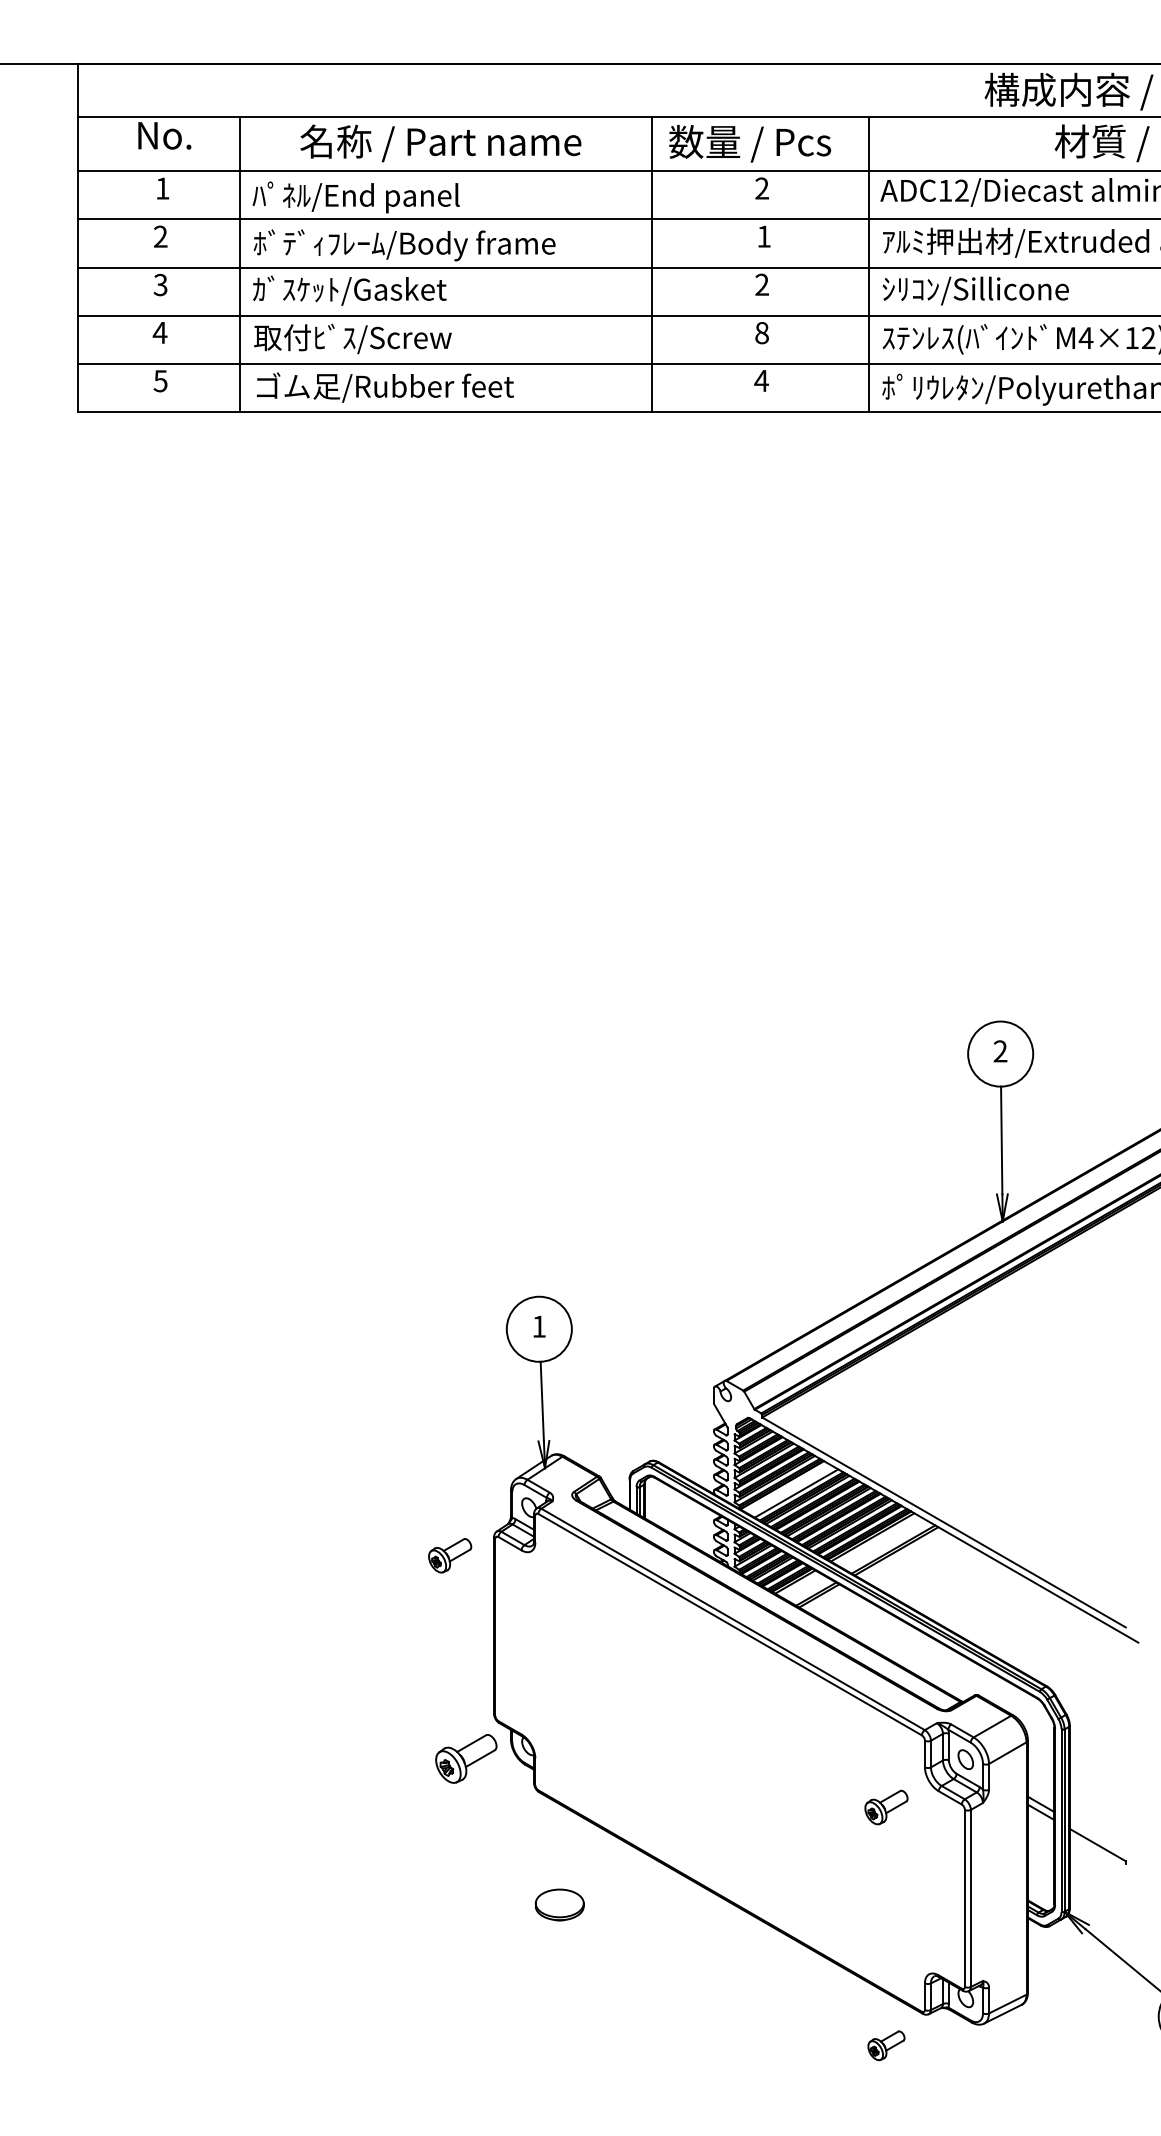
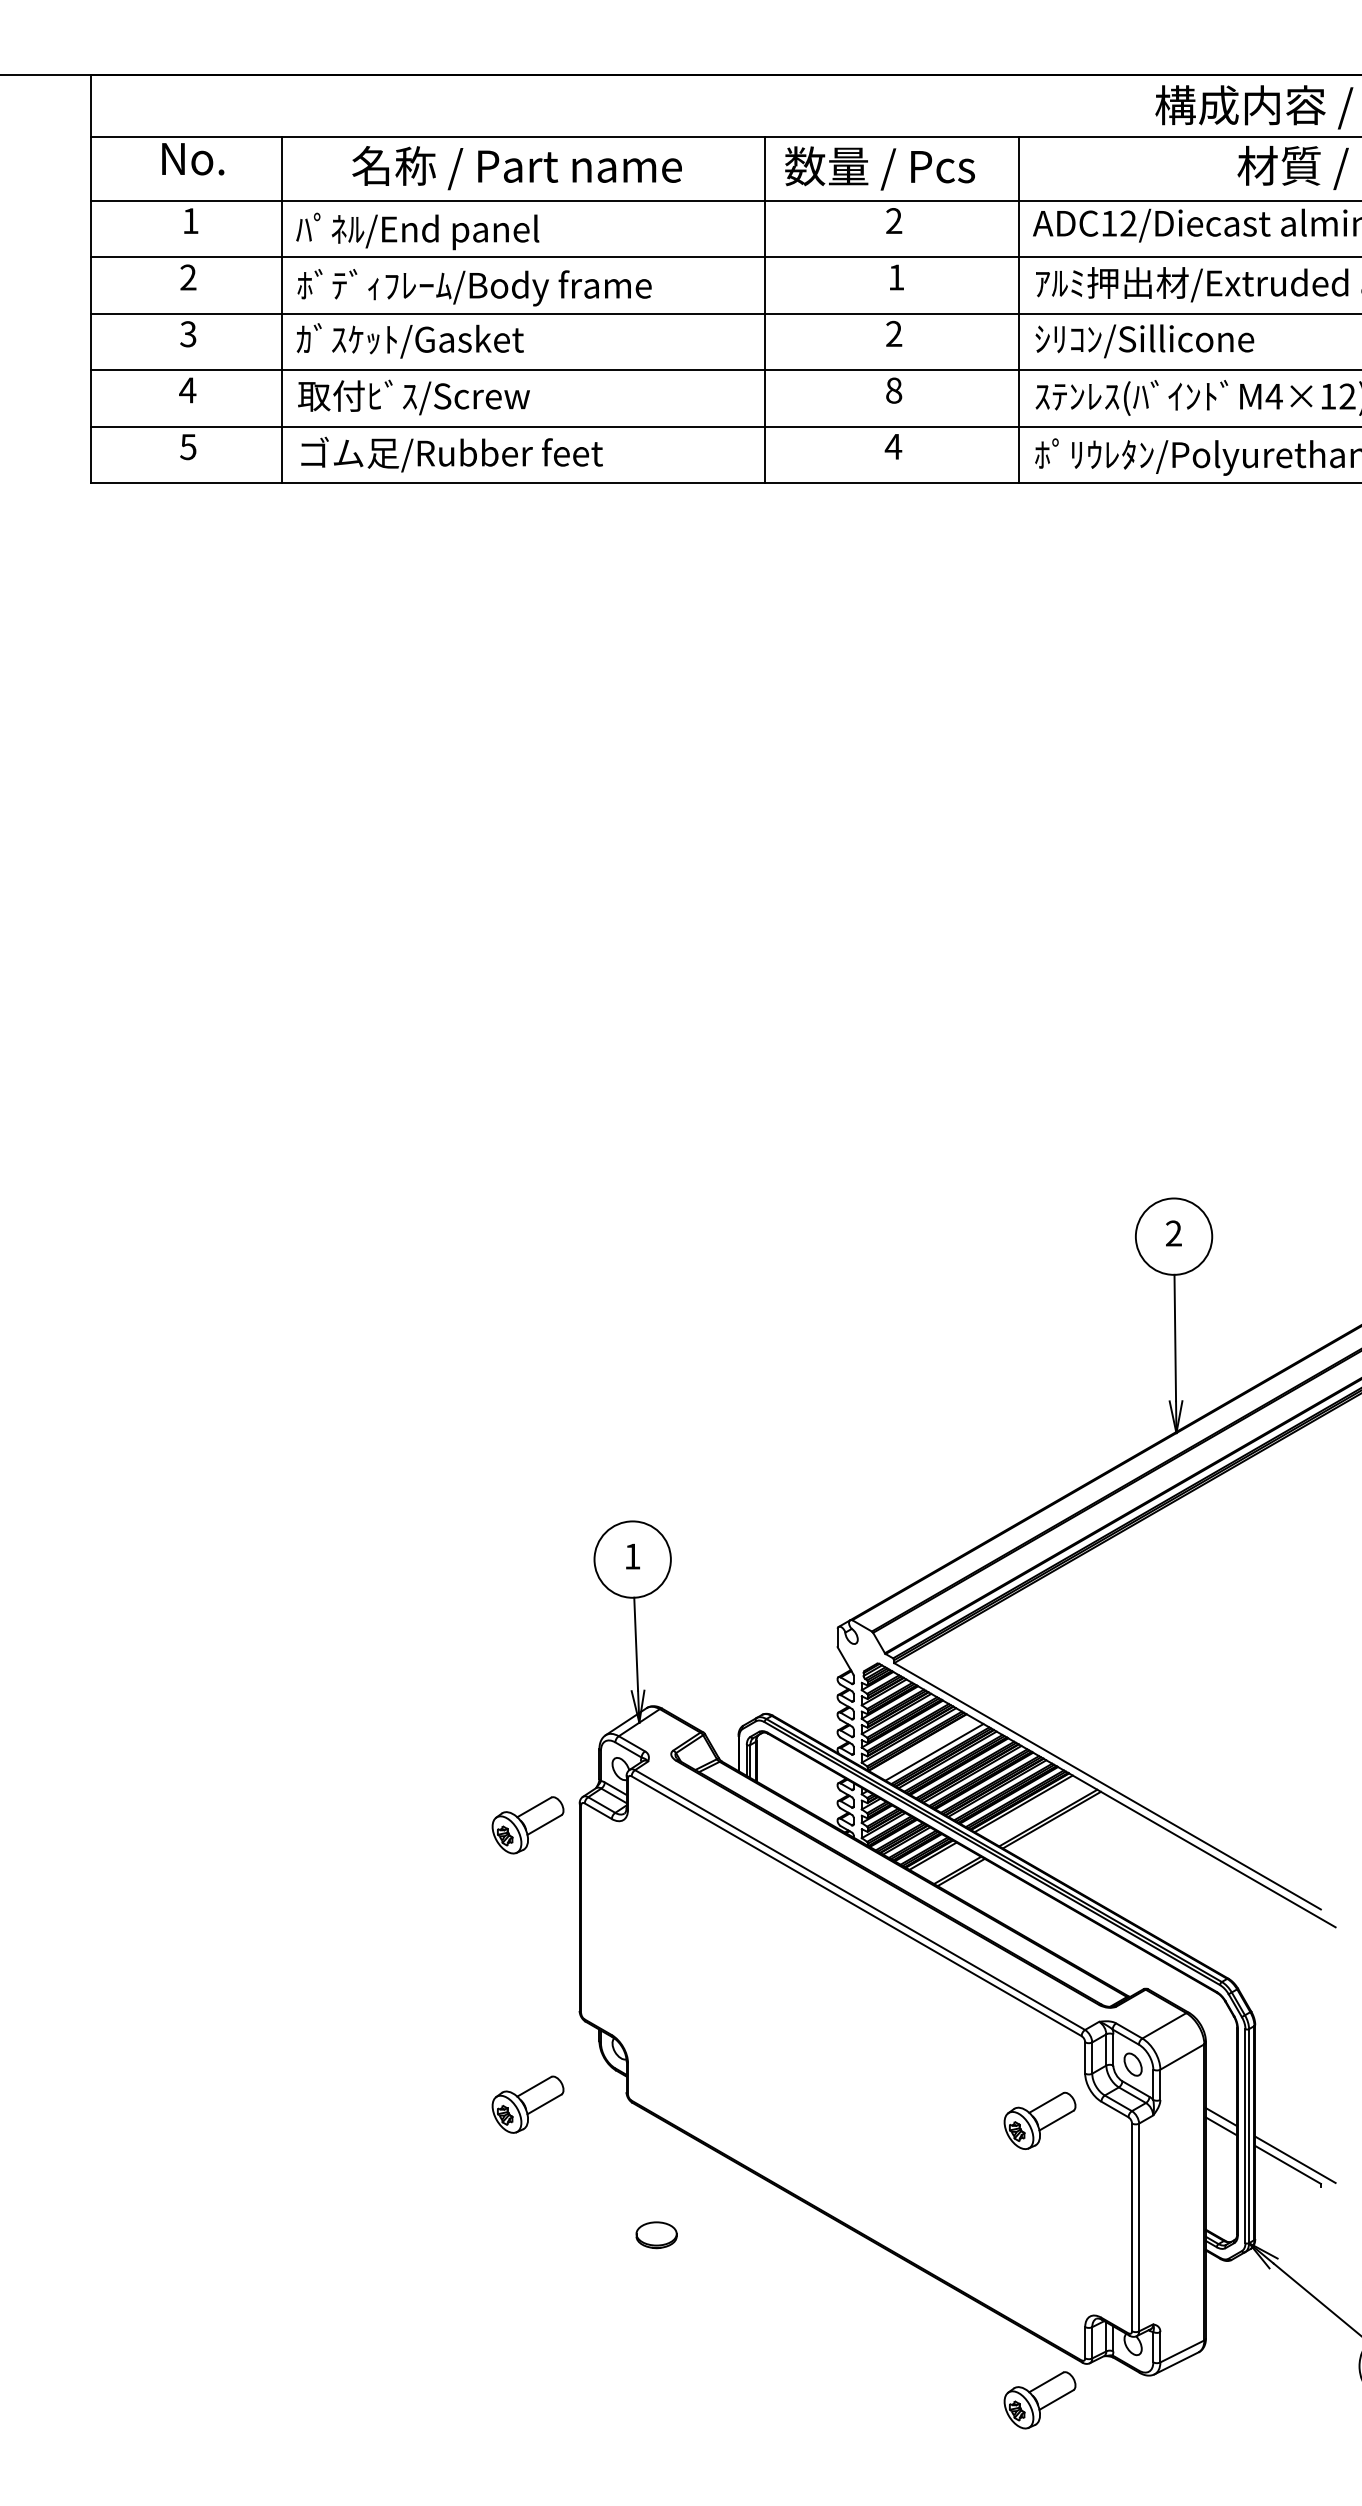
part: (449, 1555) -> (527, 1825), size x1.43
part: (465, 1758) -> (527, 2104), moved
part: (886, 1807) -> (1039, 2120), size x1.43
line: (1104, 1840) -> (1295, 2159), added
part: (559, 1905) -> (656, 2235), size x0.71
part: (886, 2045) -> (1039, 2400), size x1.67

